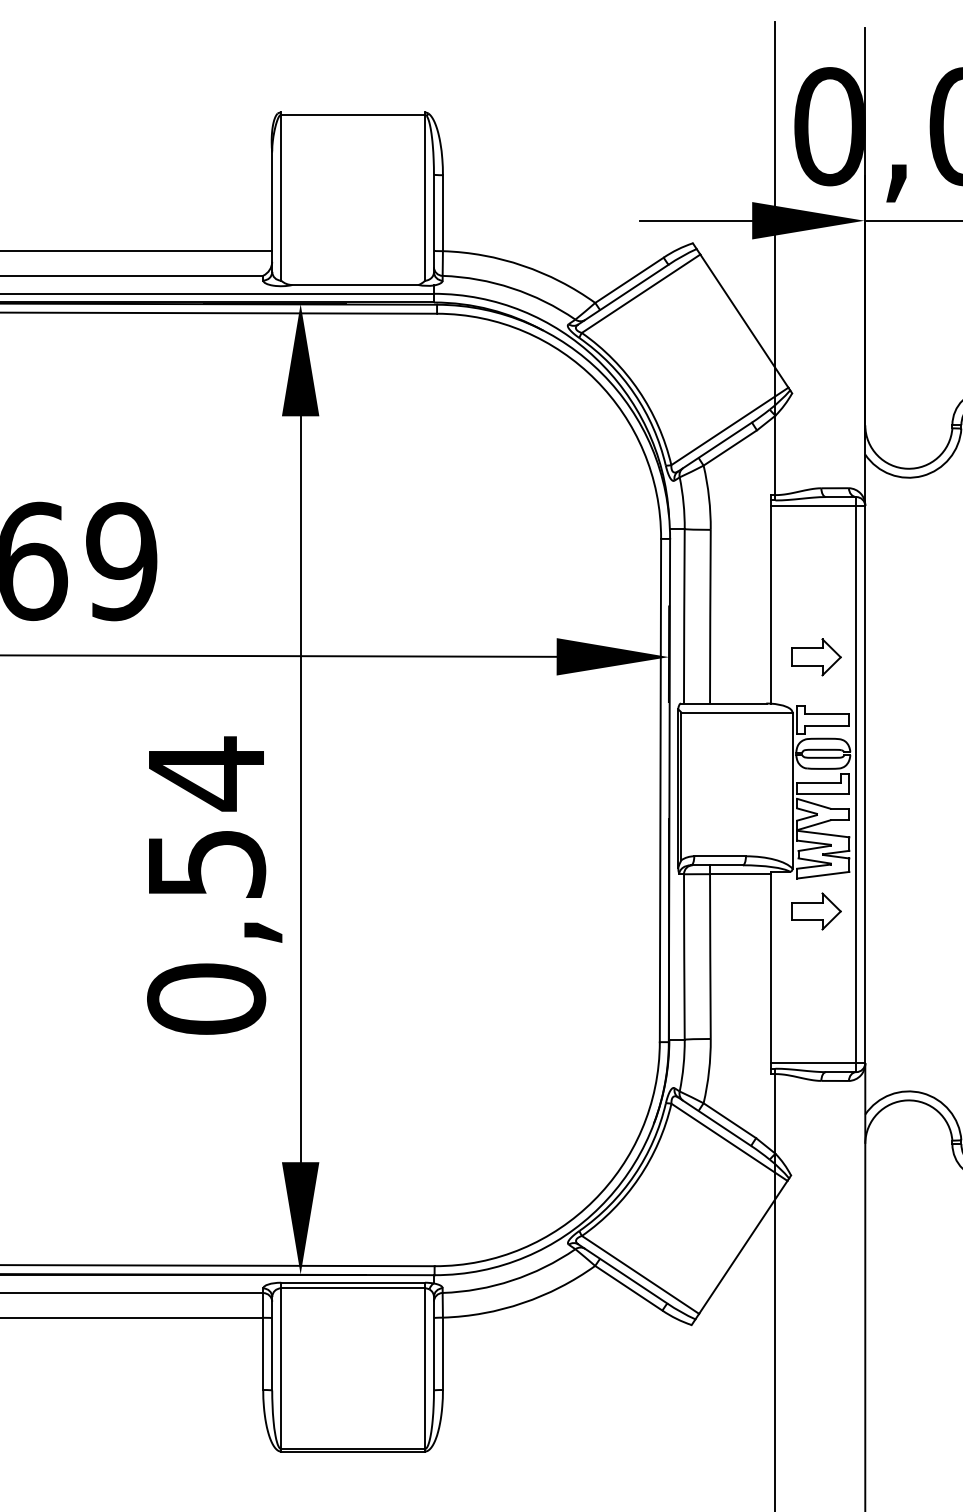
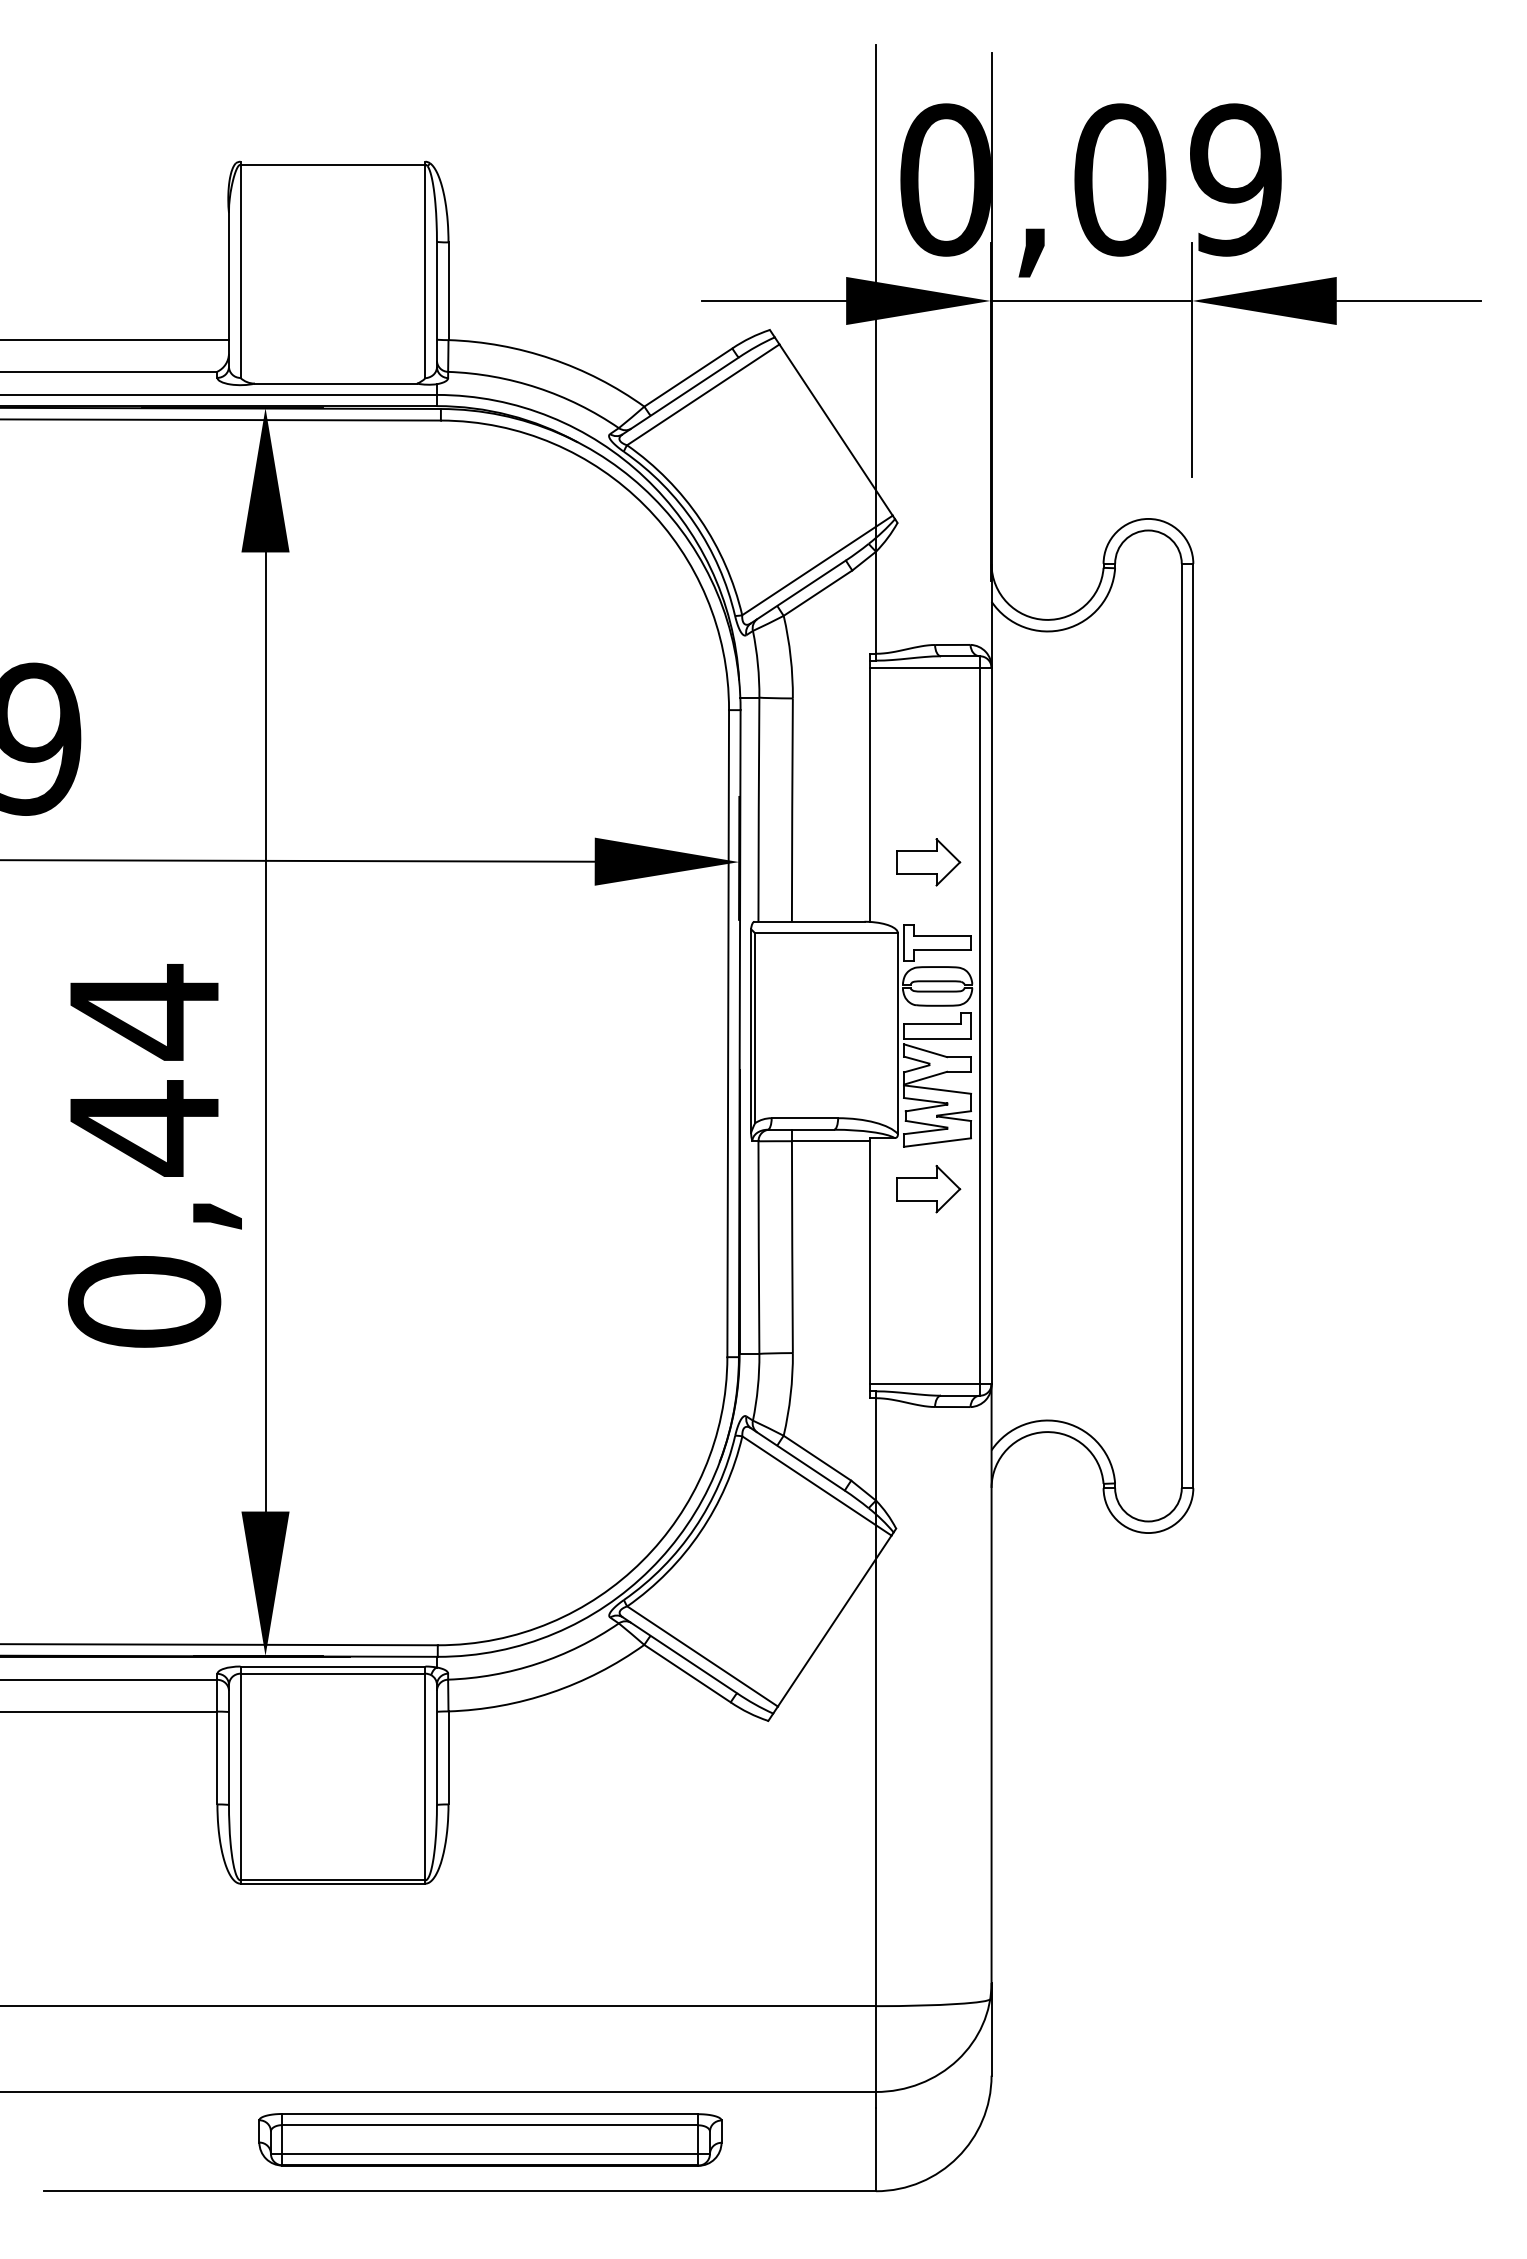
text: (207, 864) -> (145, 1128), 0,54 -> 0,44

